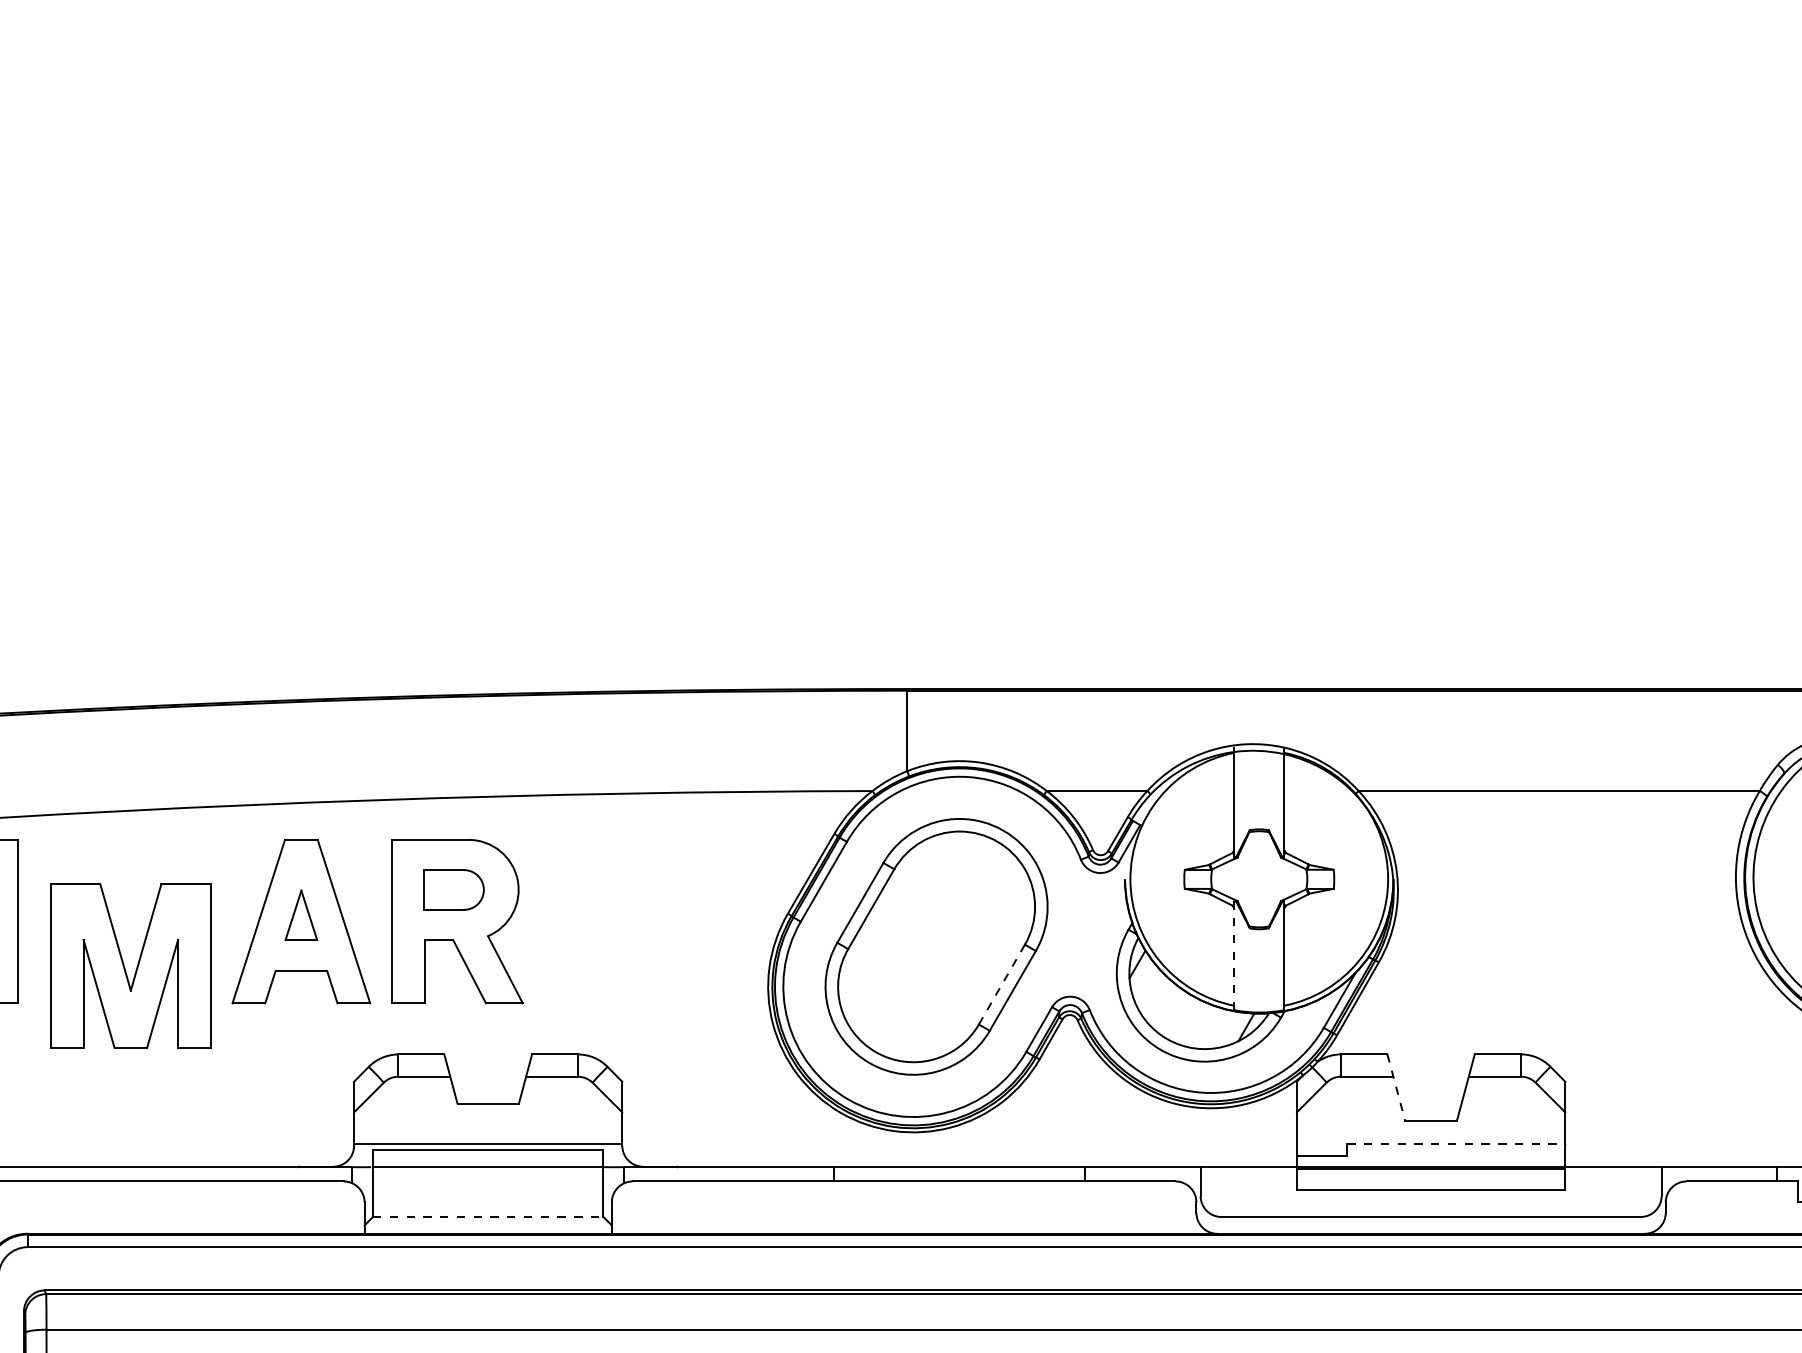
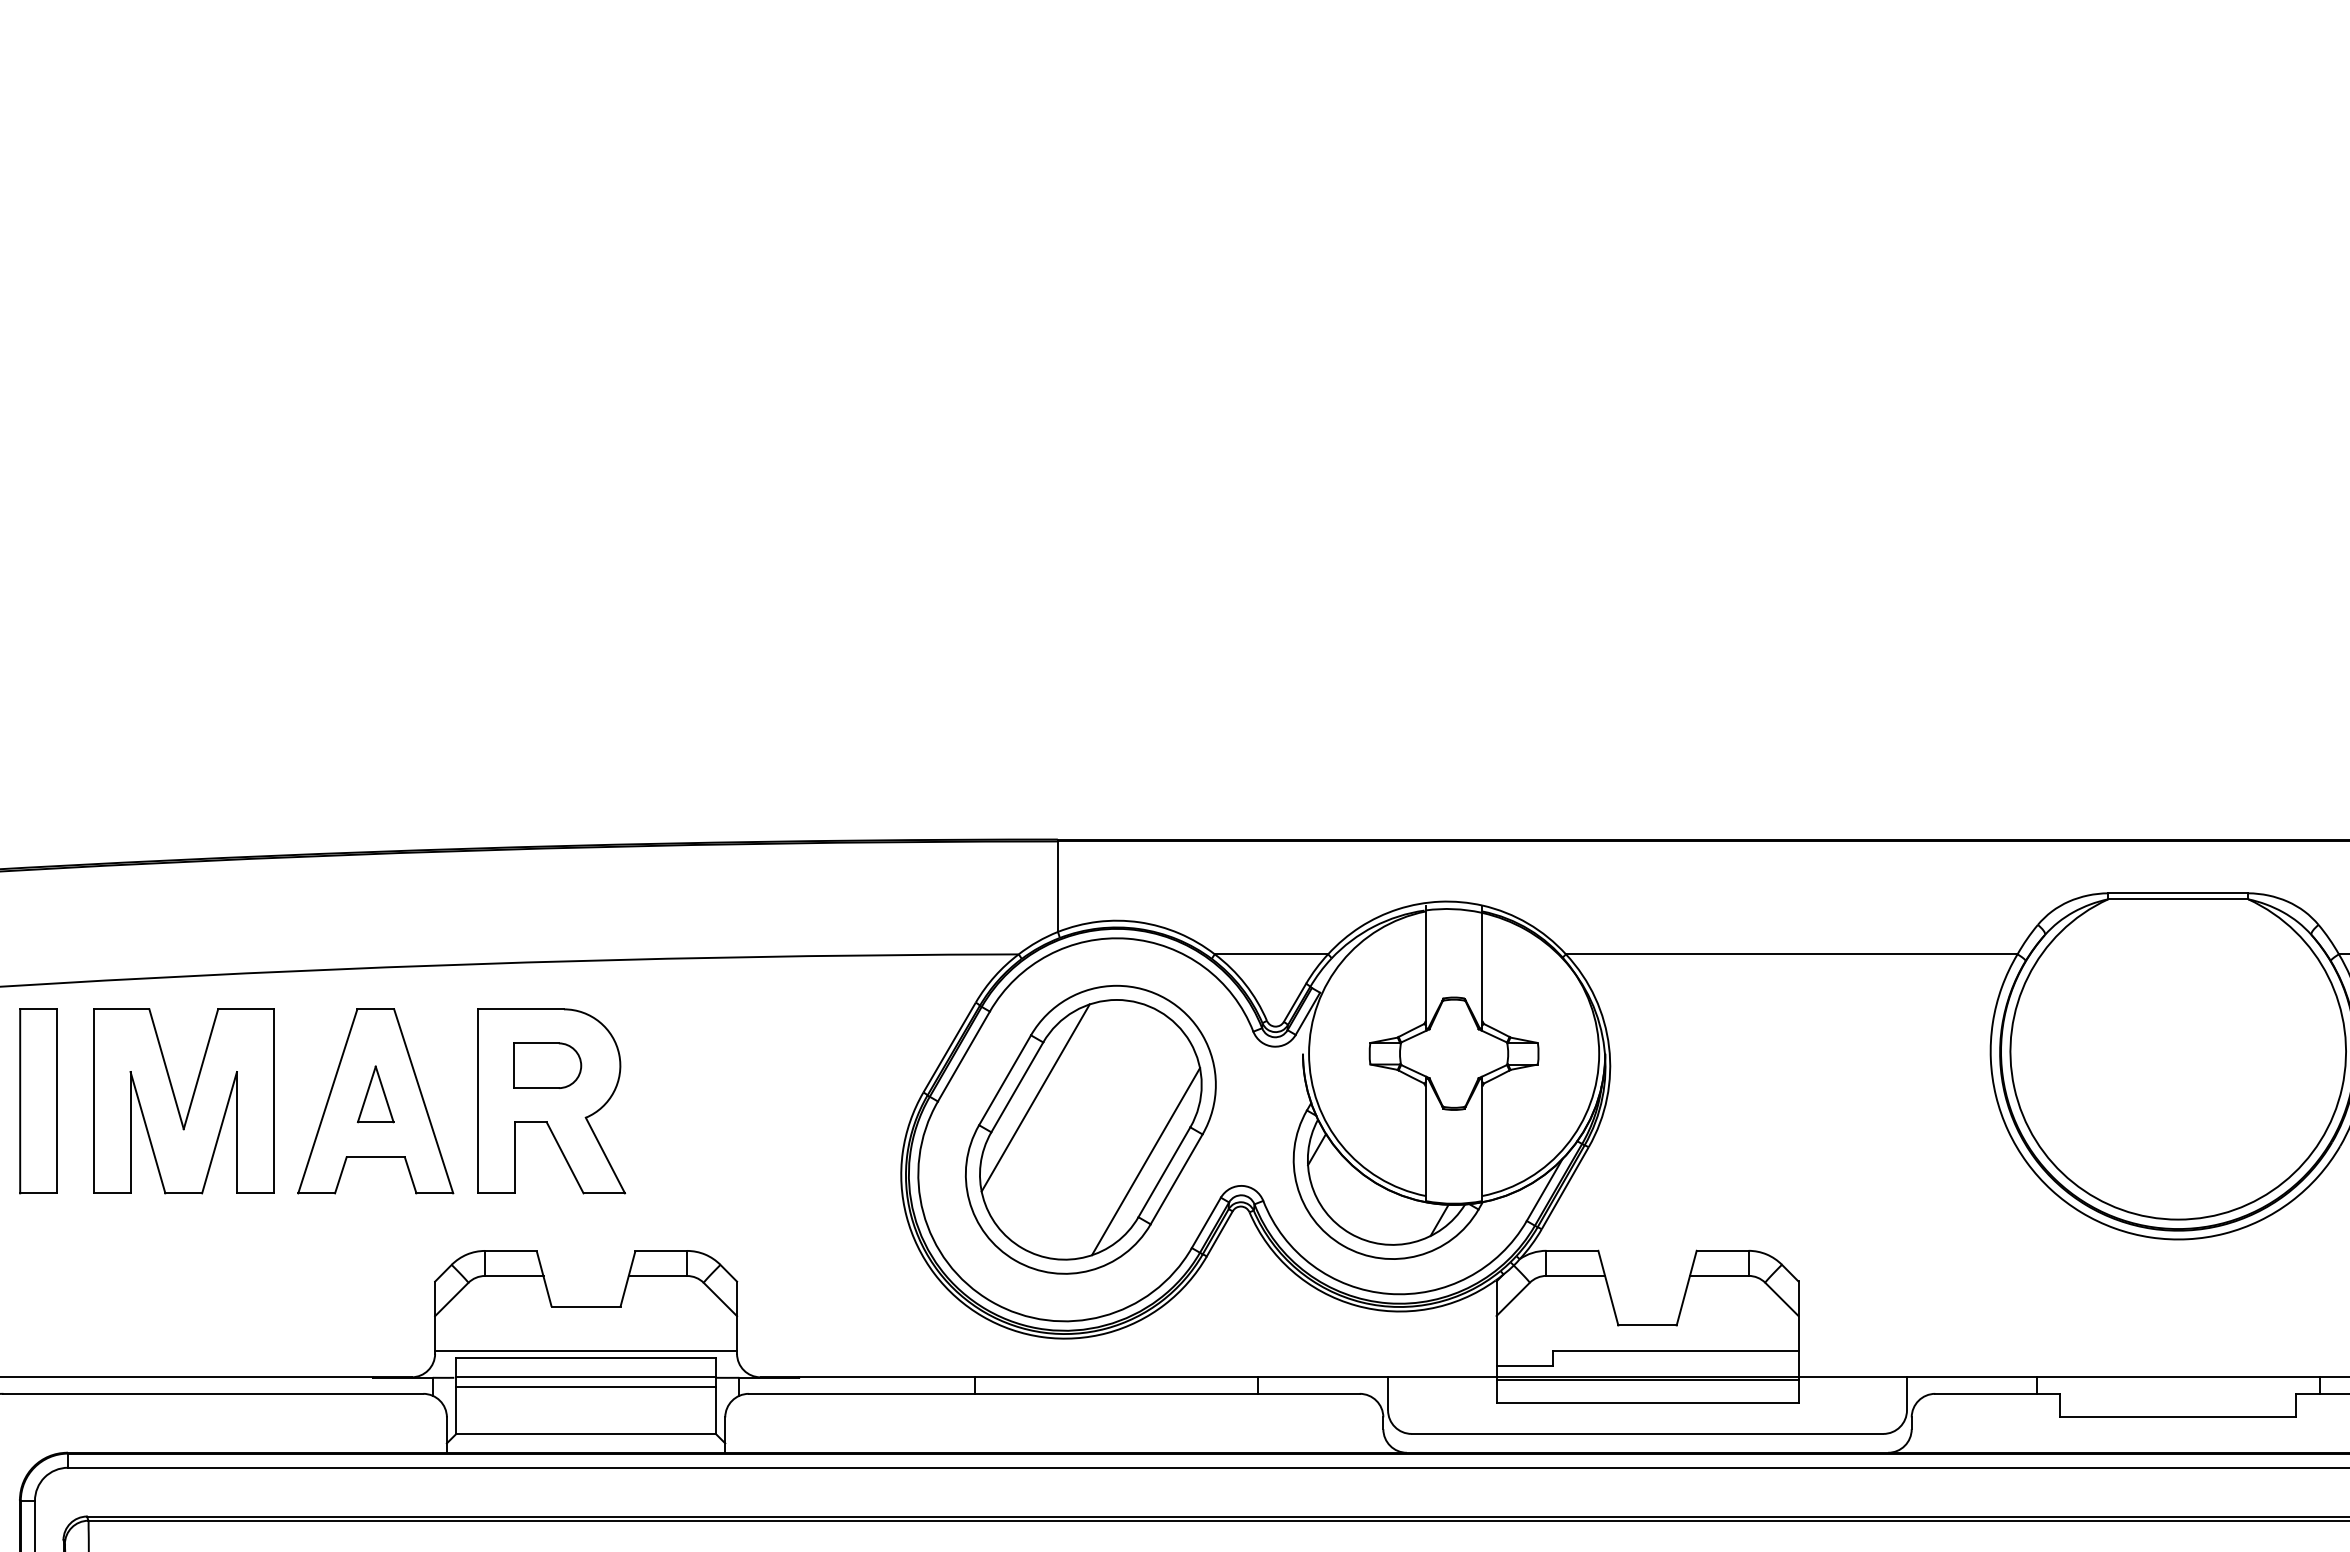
line: (887, 918) -> (1035, 1097), added
line: (1233, 955) -> (1425, 1139), dashed -> solid
part: (125, 967) -> (177, 1102), moved
line: (985, 975) -> (1145, 1161), added
line: (1002, 984) -> (1164, 1172), dashed -> solid
line: (1396, 1087) -> (1608, 1288), dashed -> solid
line: (1455, 1143) -> (1675, 1351), dashed -> solid
line: (487, 1174) -> (585, 1386), added
line: (488, 1216) -> (586, 1433), dashed -> solid

